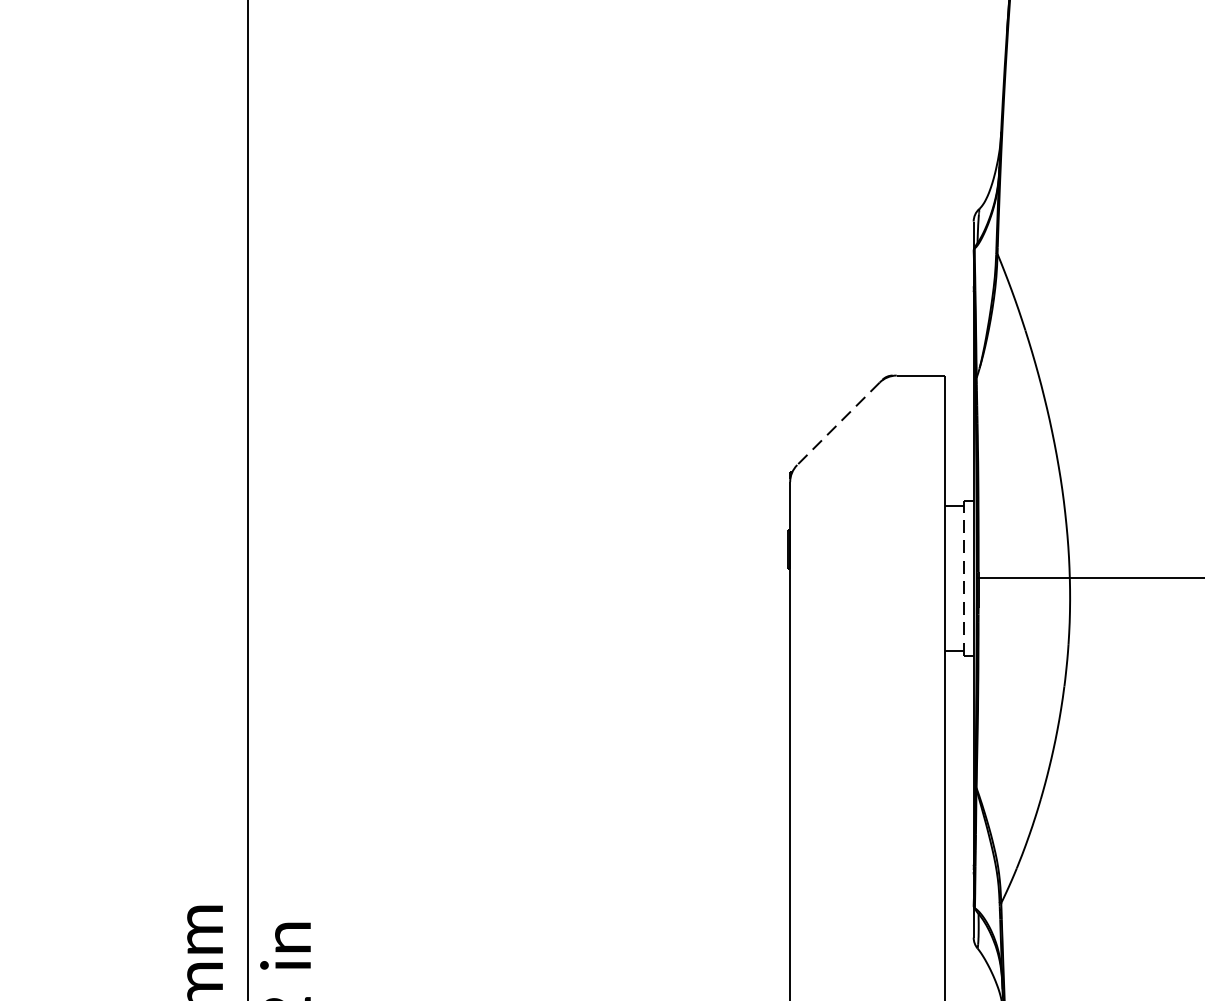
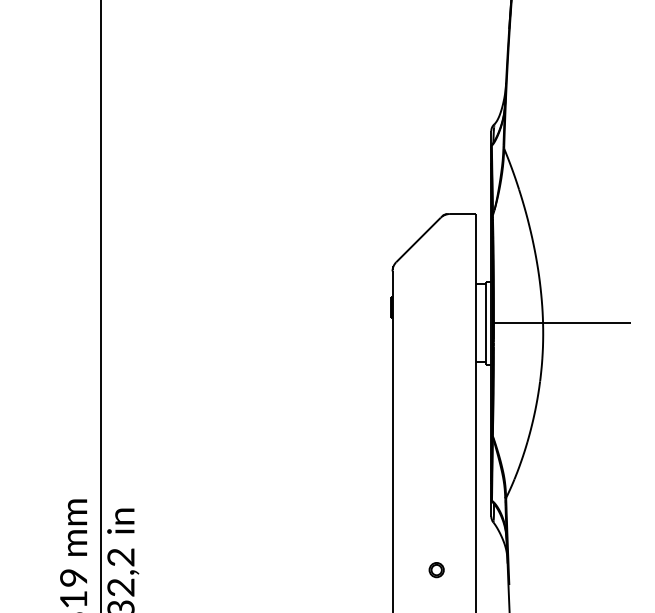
line: (838, 424) -> (418, 240), dashed -> solid
line: (964, 578) -> (486, 323), dashed -> solid

